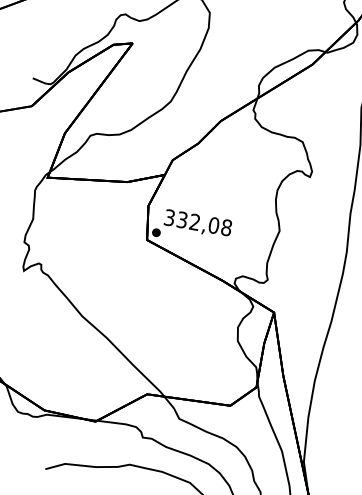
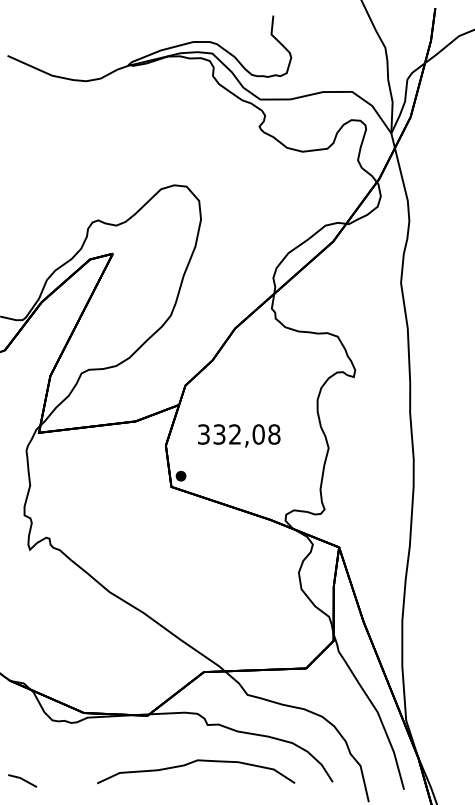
text: (198, 223) -> (239, 435), moved

